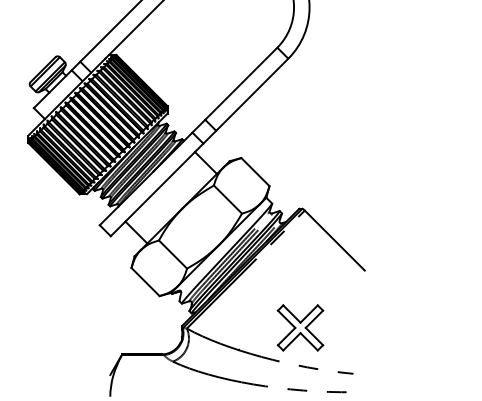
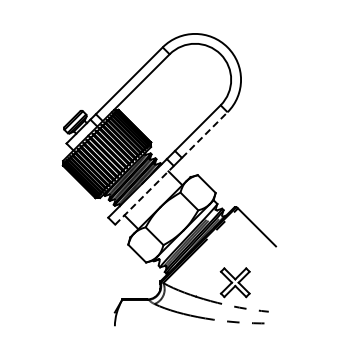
line: (253, 93) -> (205, 134), solid -> dashed
line: (157, 188) -> (144, 194), solid -> dashed

